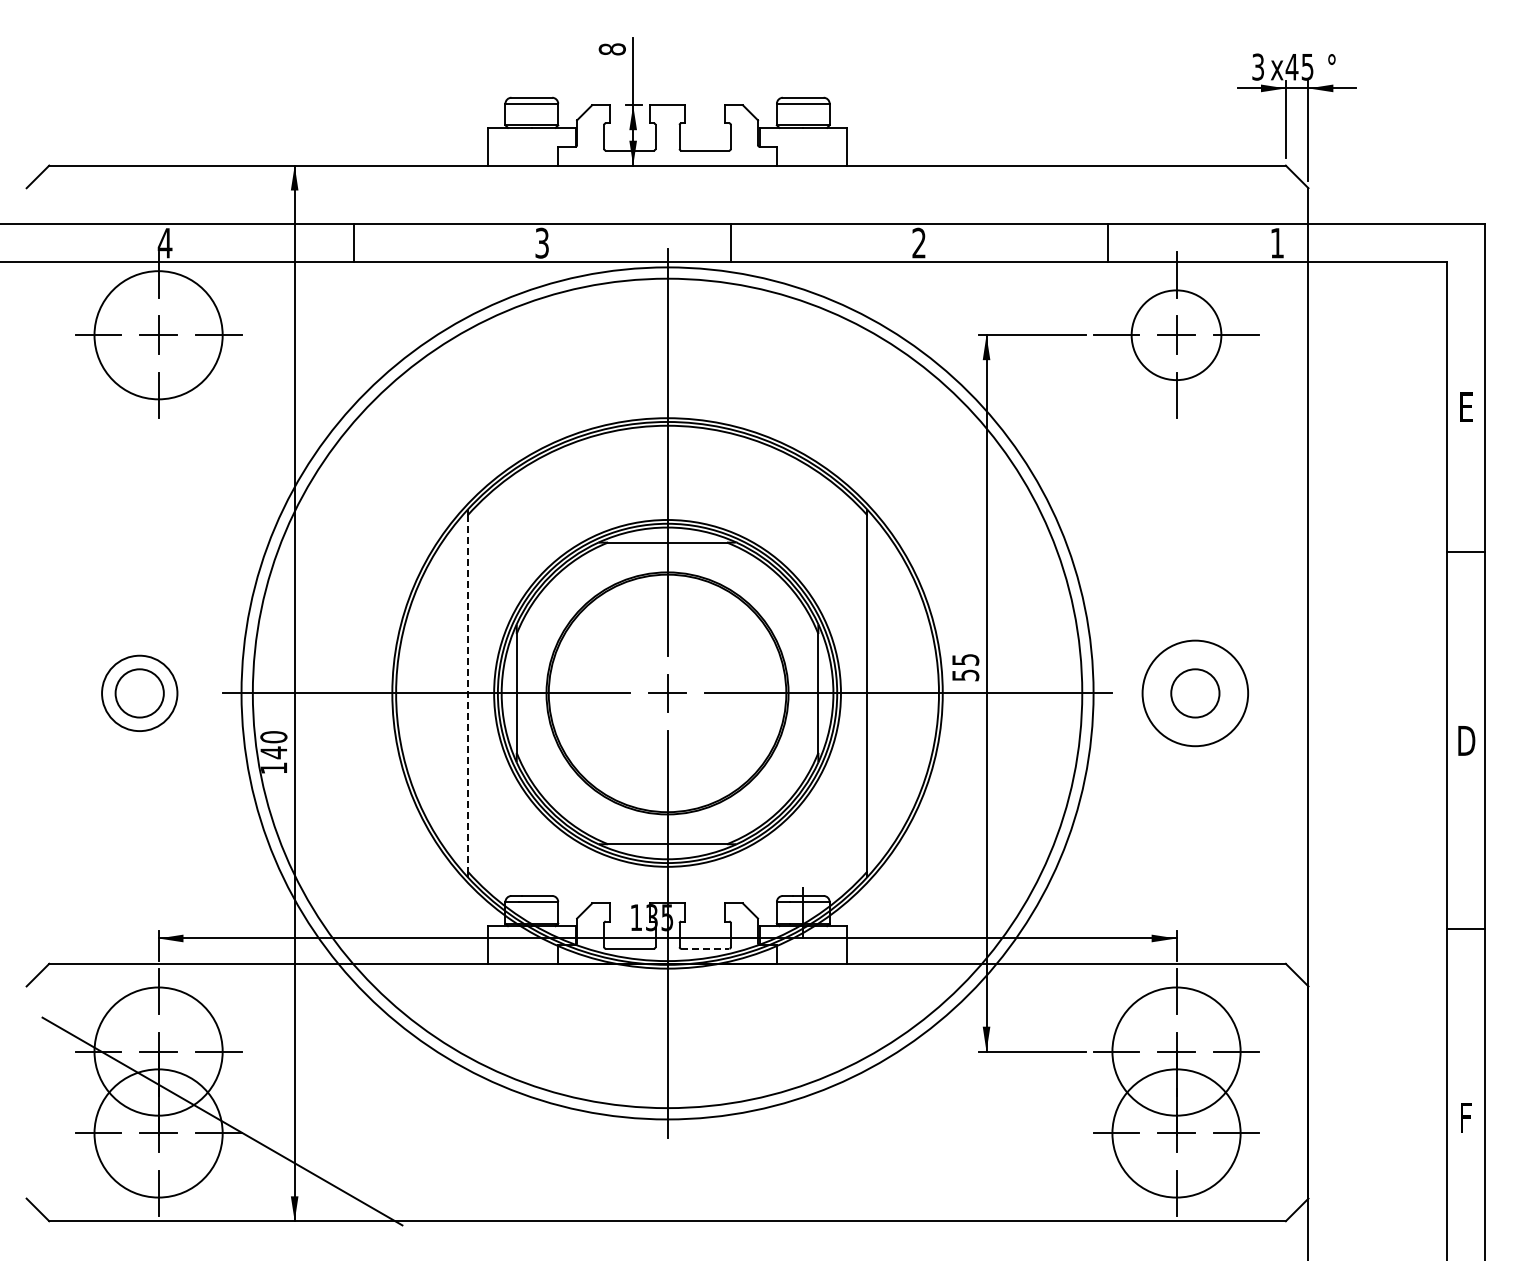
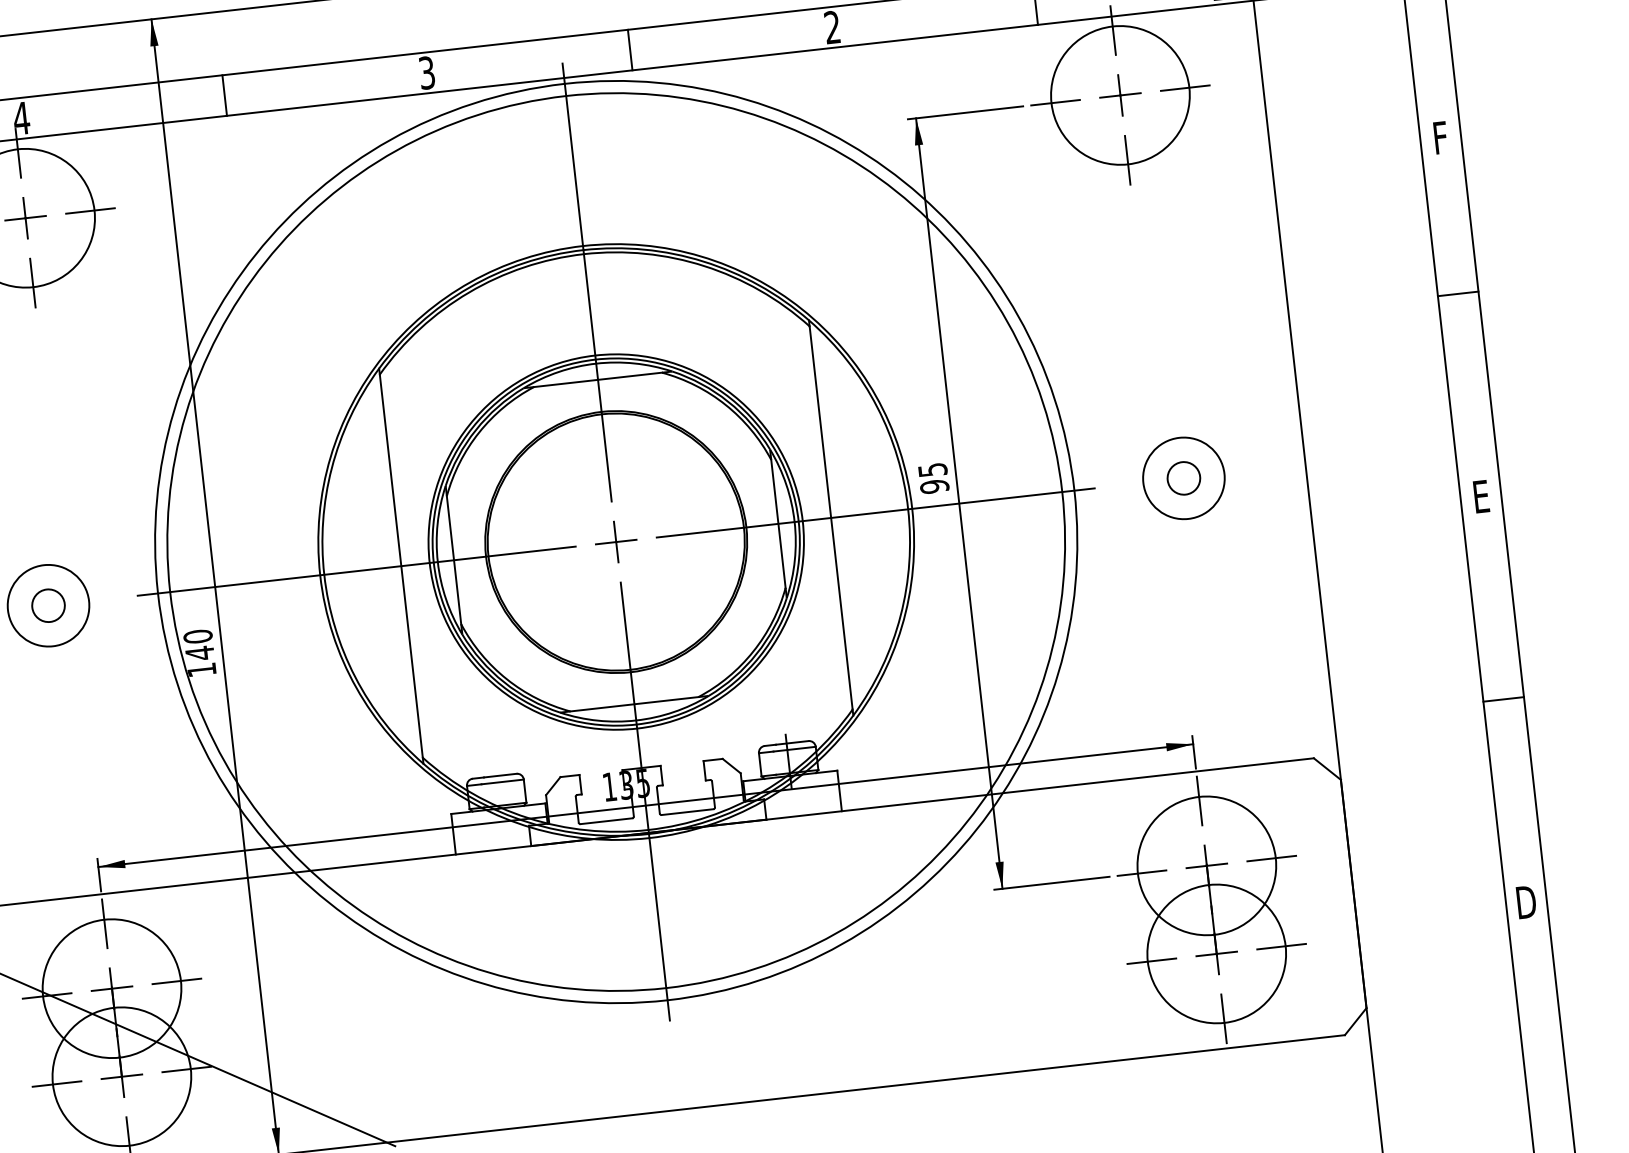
circle: (1176, 335) -> (1120, 95), size x1.43
text: (1466, 406) -> (1440, 137), E -> F
text: (965, 675) -> (934, 486), 55 -> 95
circle: (139, 693) -> (48, 605), size x0.62
line: (467, 693) -> (401, 566), dashed -> solid
circle: (1195, 693) -> (1184, 478), size x0.62
circle: (1195, 693) -> (1184, 478), size x0.71
text: (1466, 740) -> (1481, 496), D -> E
line: (705, 948) -> (687, 811), dashed -> solid
text: (1466, 1117) -> (1526, 901), F -> D

